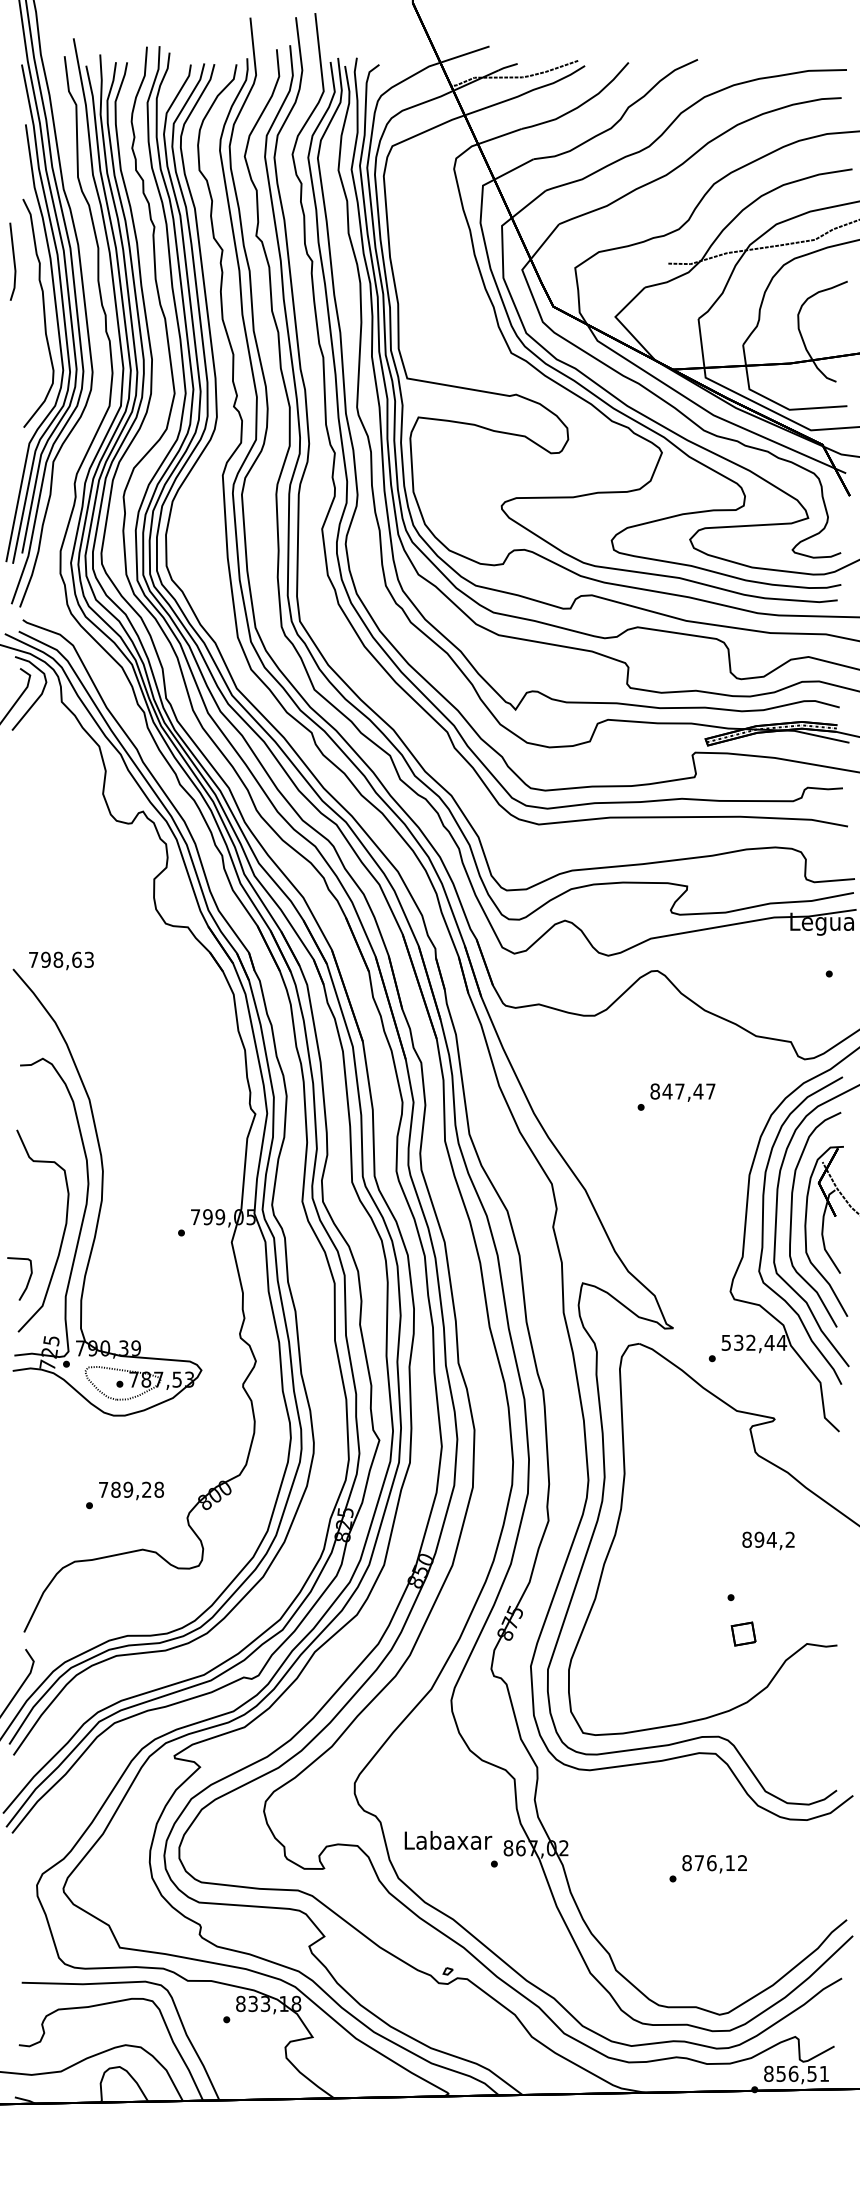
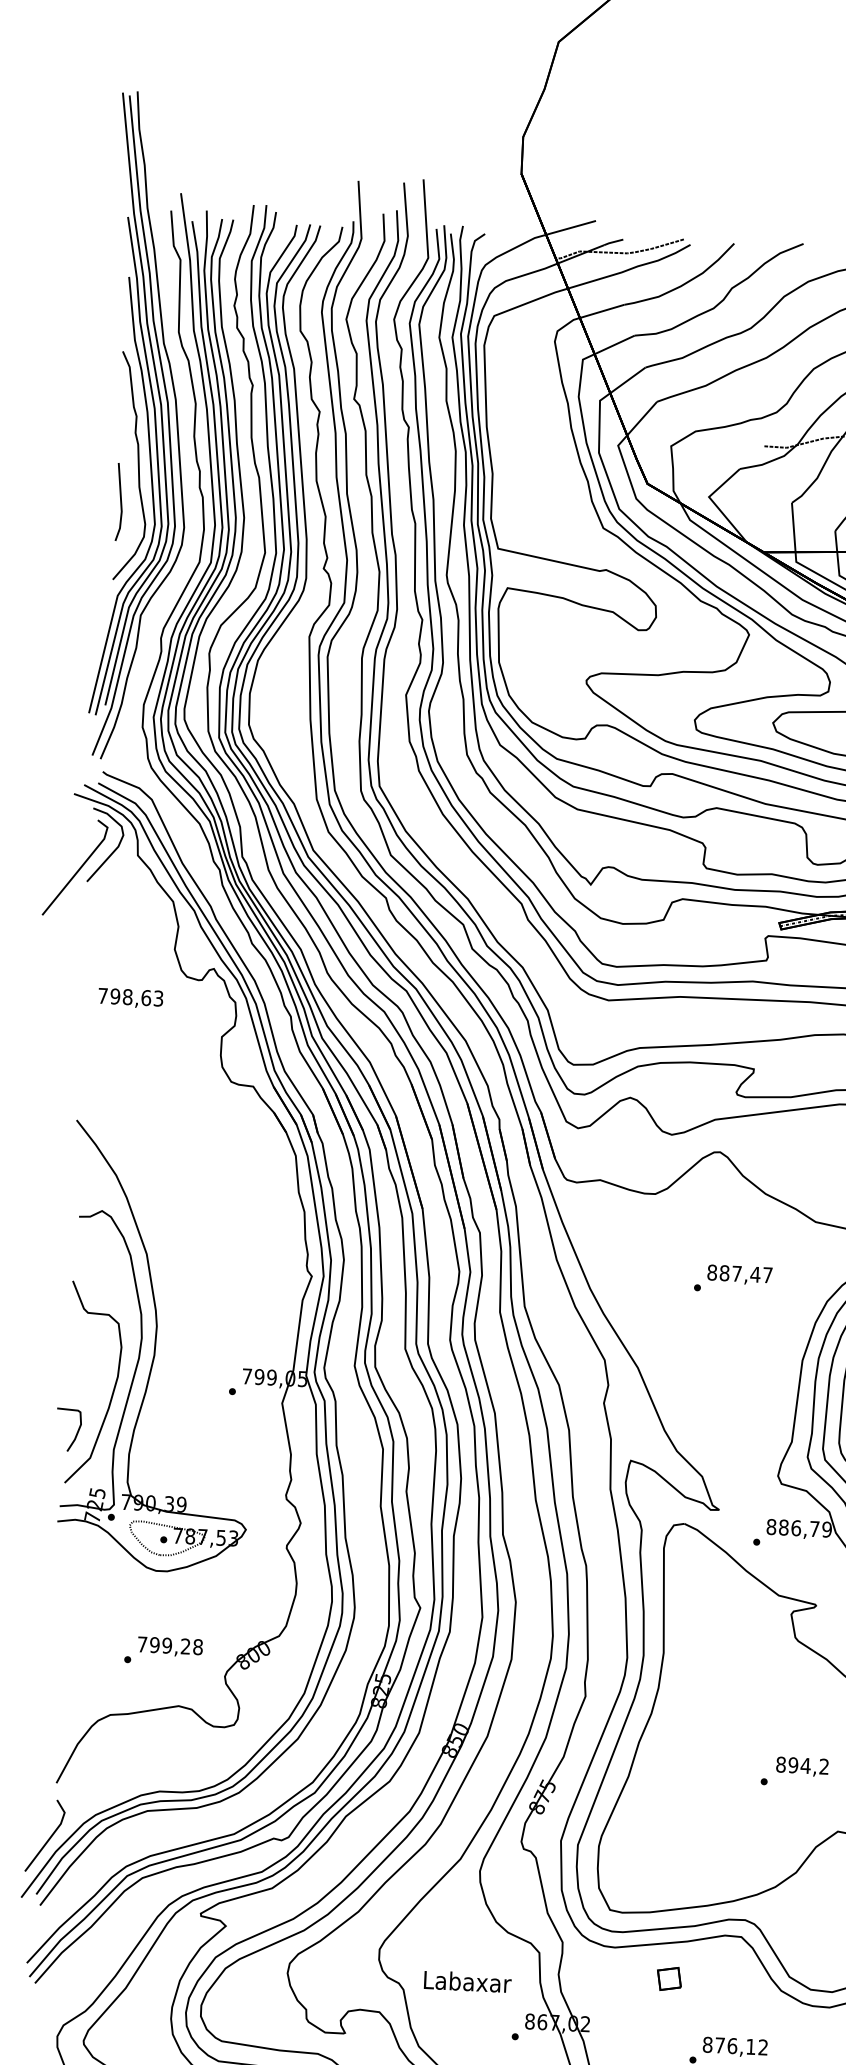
line: (13, 261) -> (120, 501), moved
text: (61, 960) -> (130, 997), moved
text: (667, 1091) -> (724, 1273), 847,47 -> 887,47
text: (754, 1342) -> (799, 1528), 532,44 -> 886,79
text: (115, 1489) -> (154, 1644), 789,28 -> 799,28
text: (768, 1540) -> (802, 1766), moved
part: (743, 1633) -> (669, 1978), moved
text: (448, 1840) -> (467, 1981), moved

